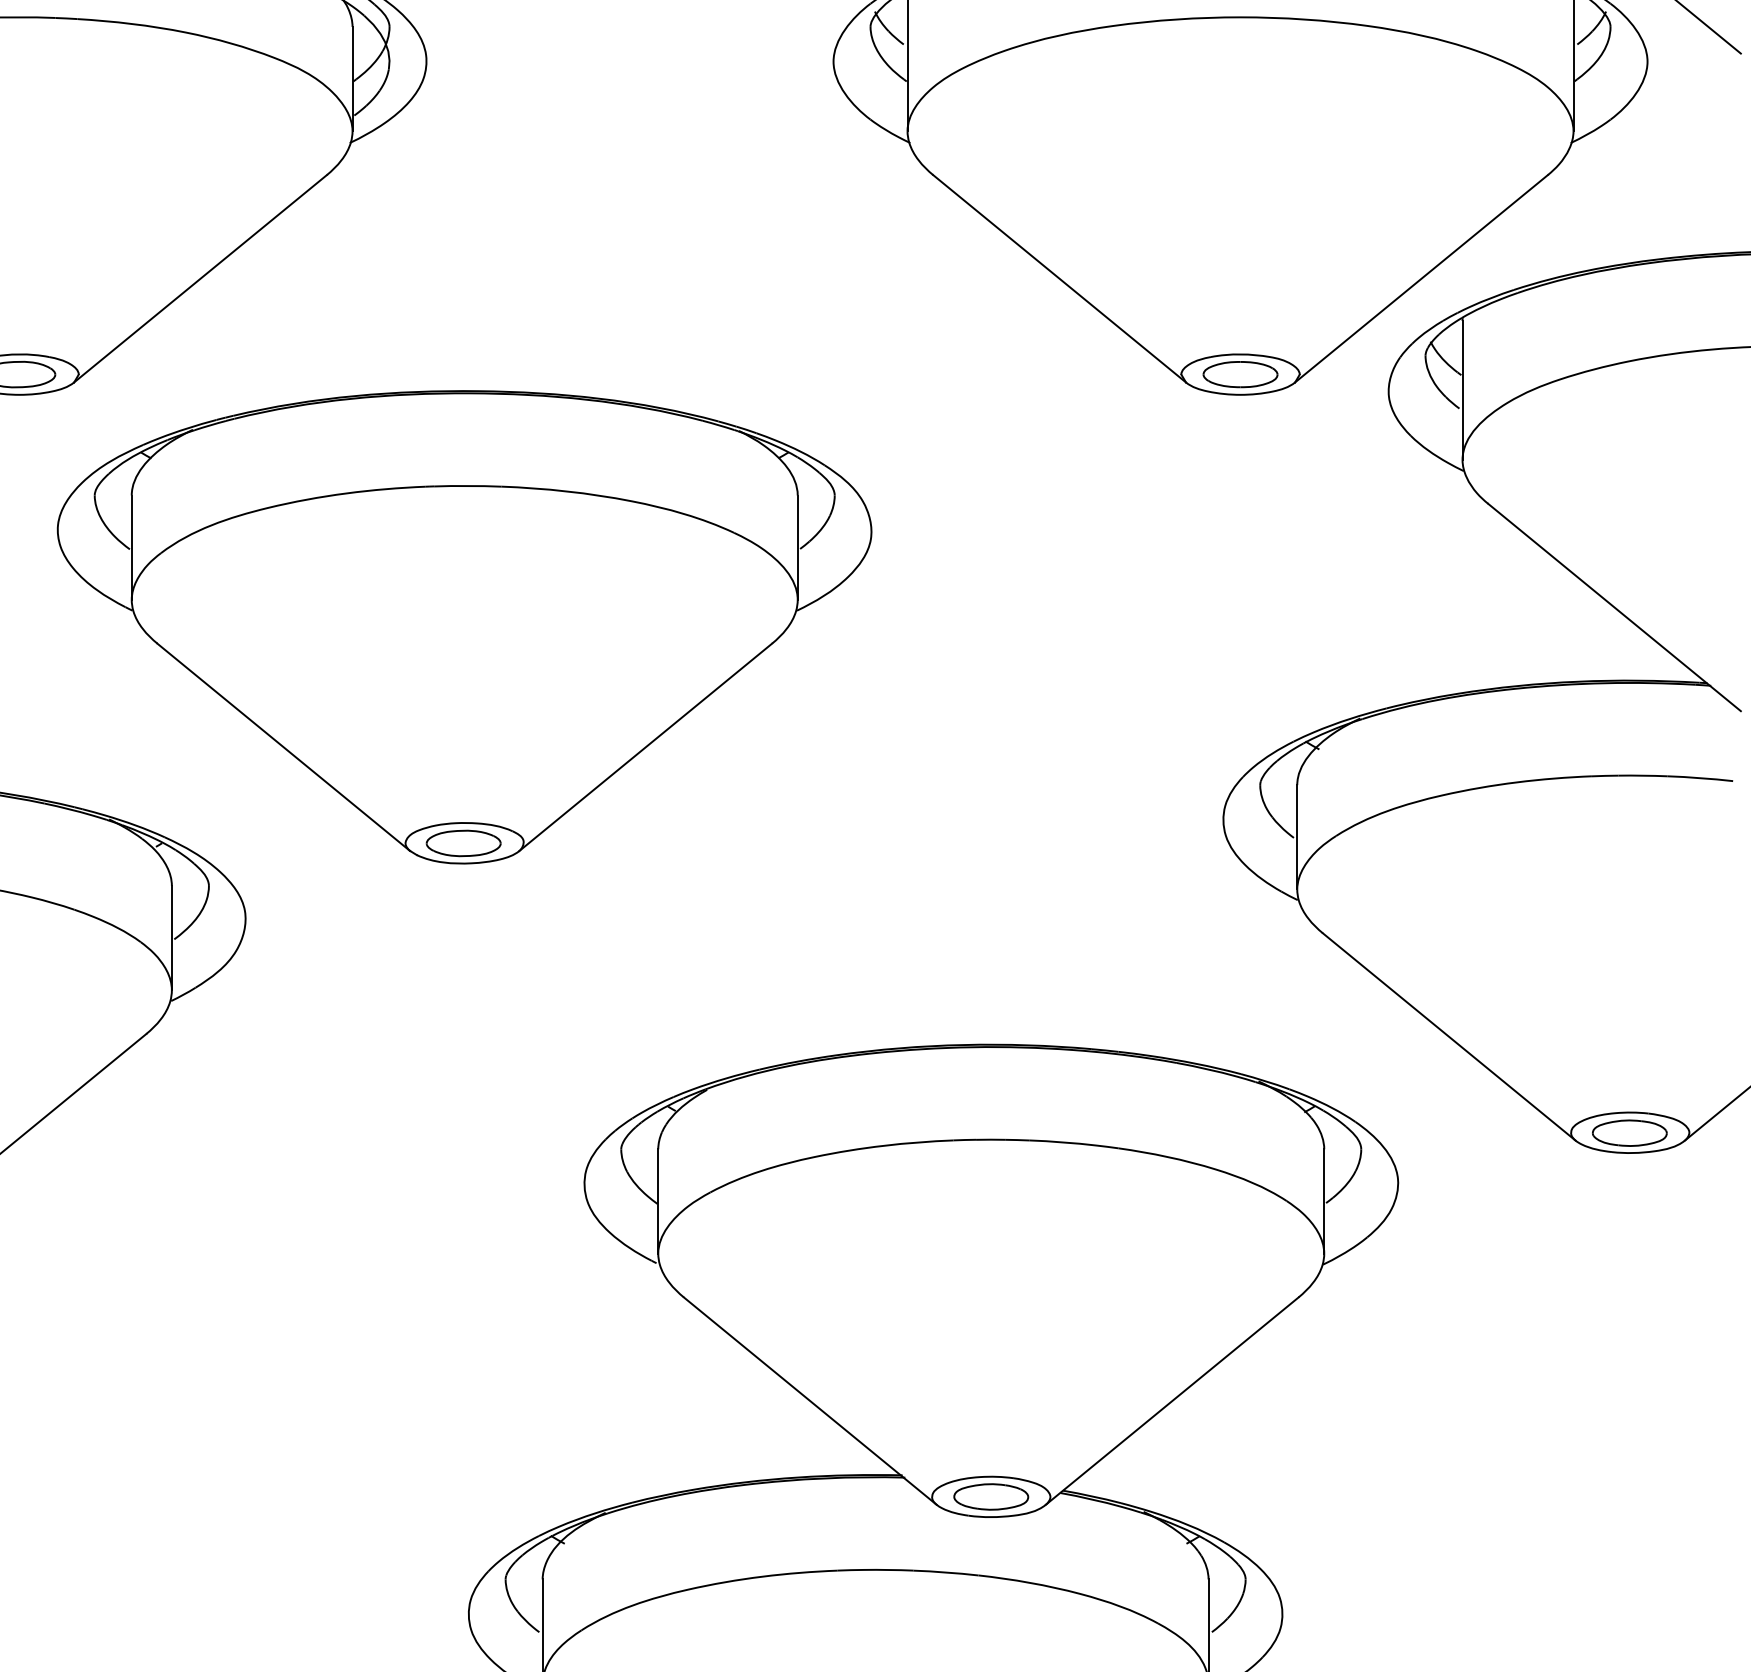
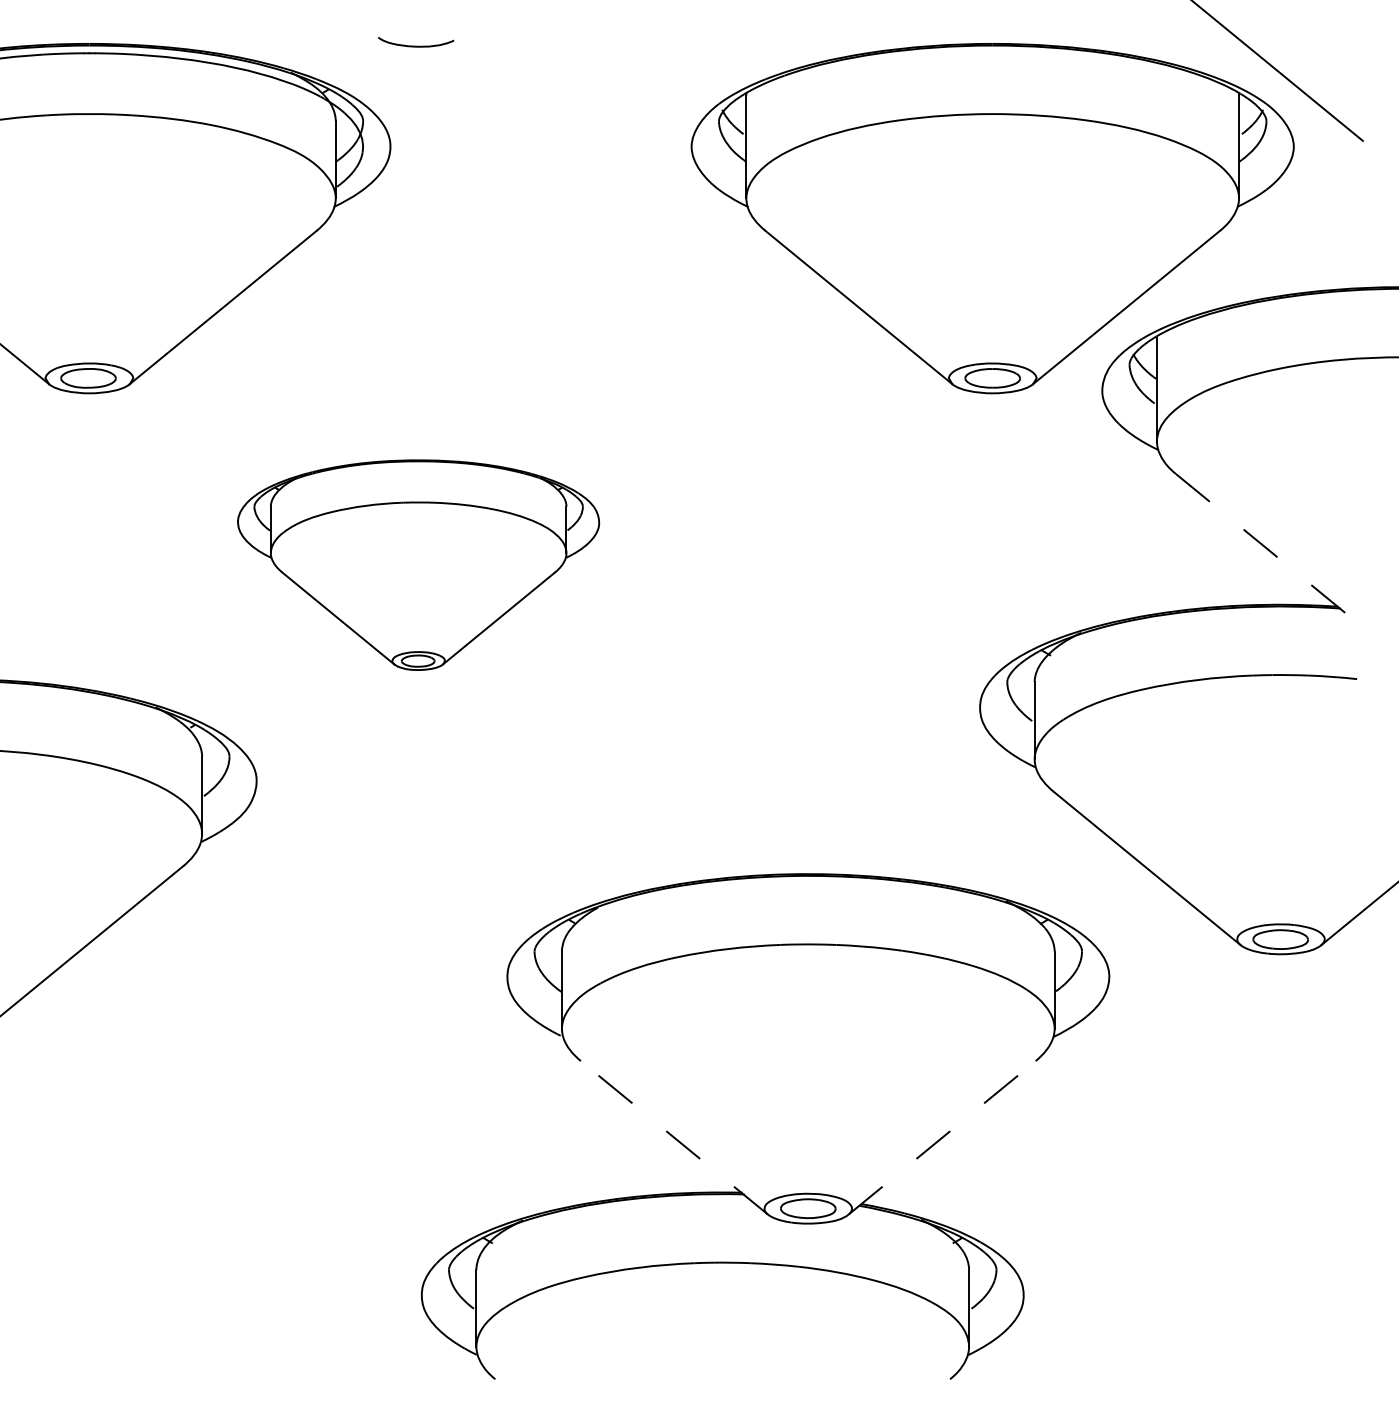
line: (1614, 607) -> (1269, 550), solid -> dashed
part: (464, 626) -> (418, 564), size x0.6
line: (810, 1400) -> (674, 1137), solid -> dashed
line: (1172, 1400) -> (942, 1137), solid -> dashed

